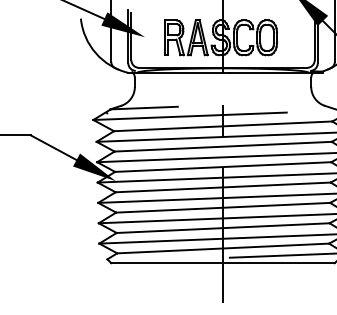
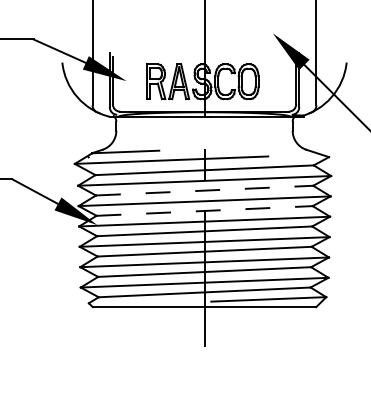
line: (223, 146) -> (204, 190), solid -> dashed
line: (224, 166) -> (205, 210), solid -> dashed

